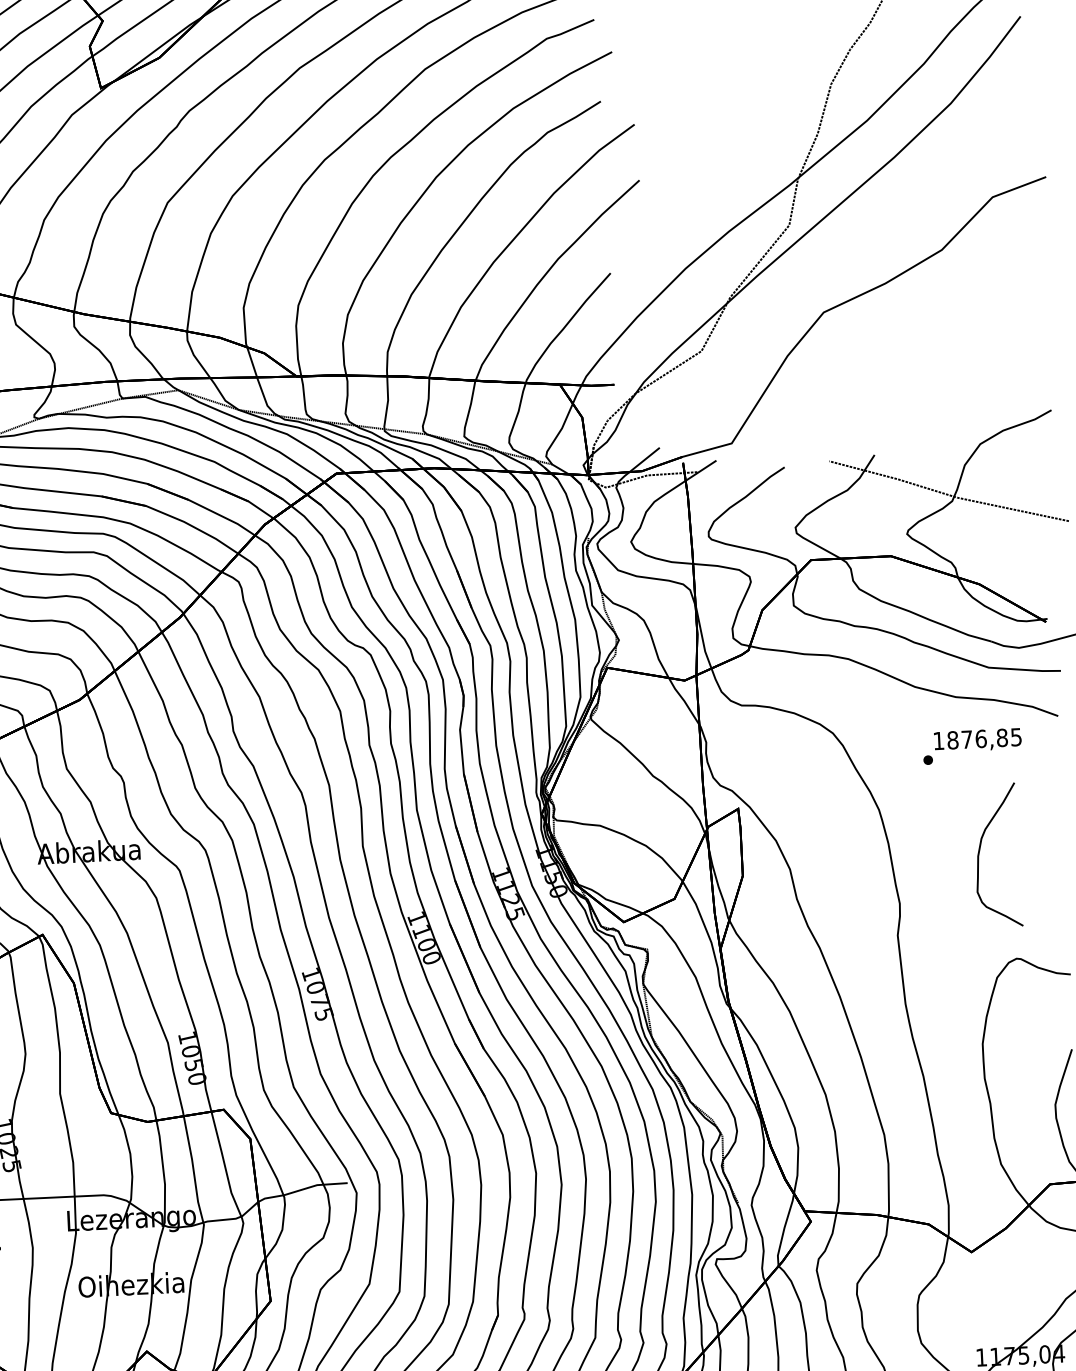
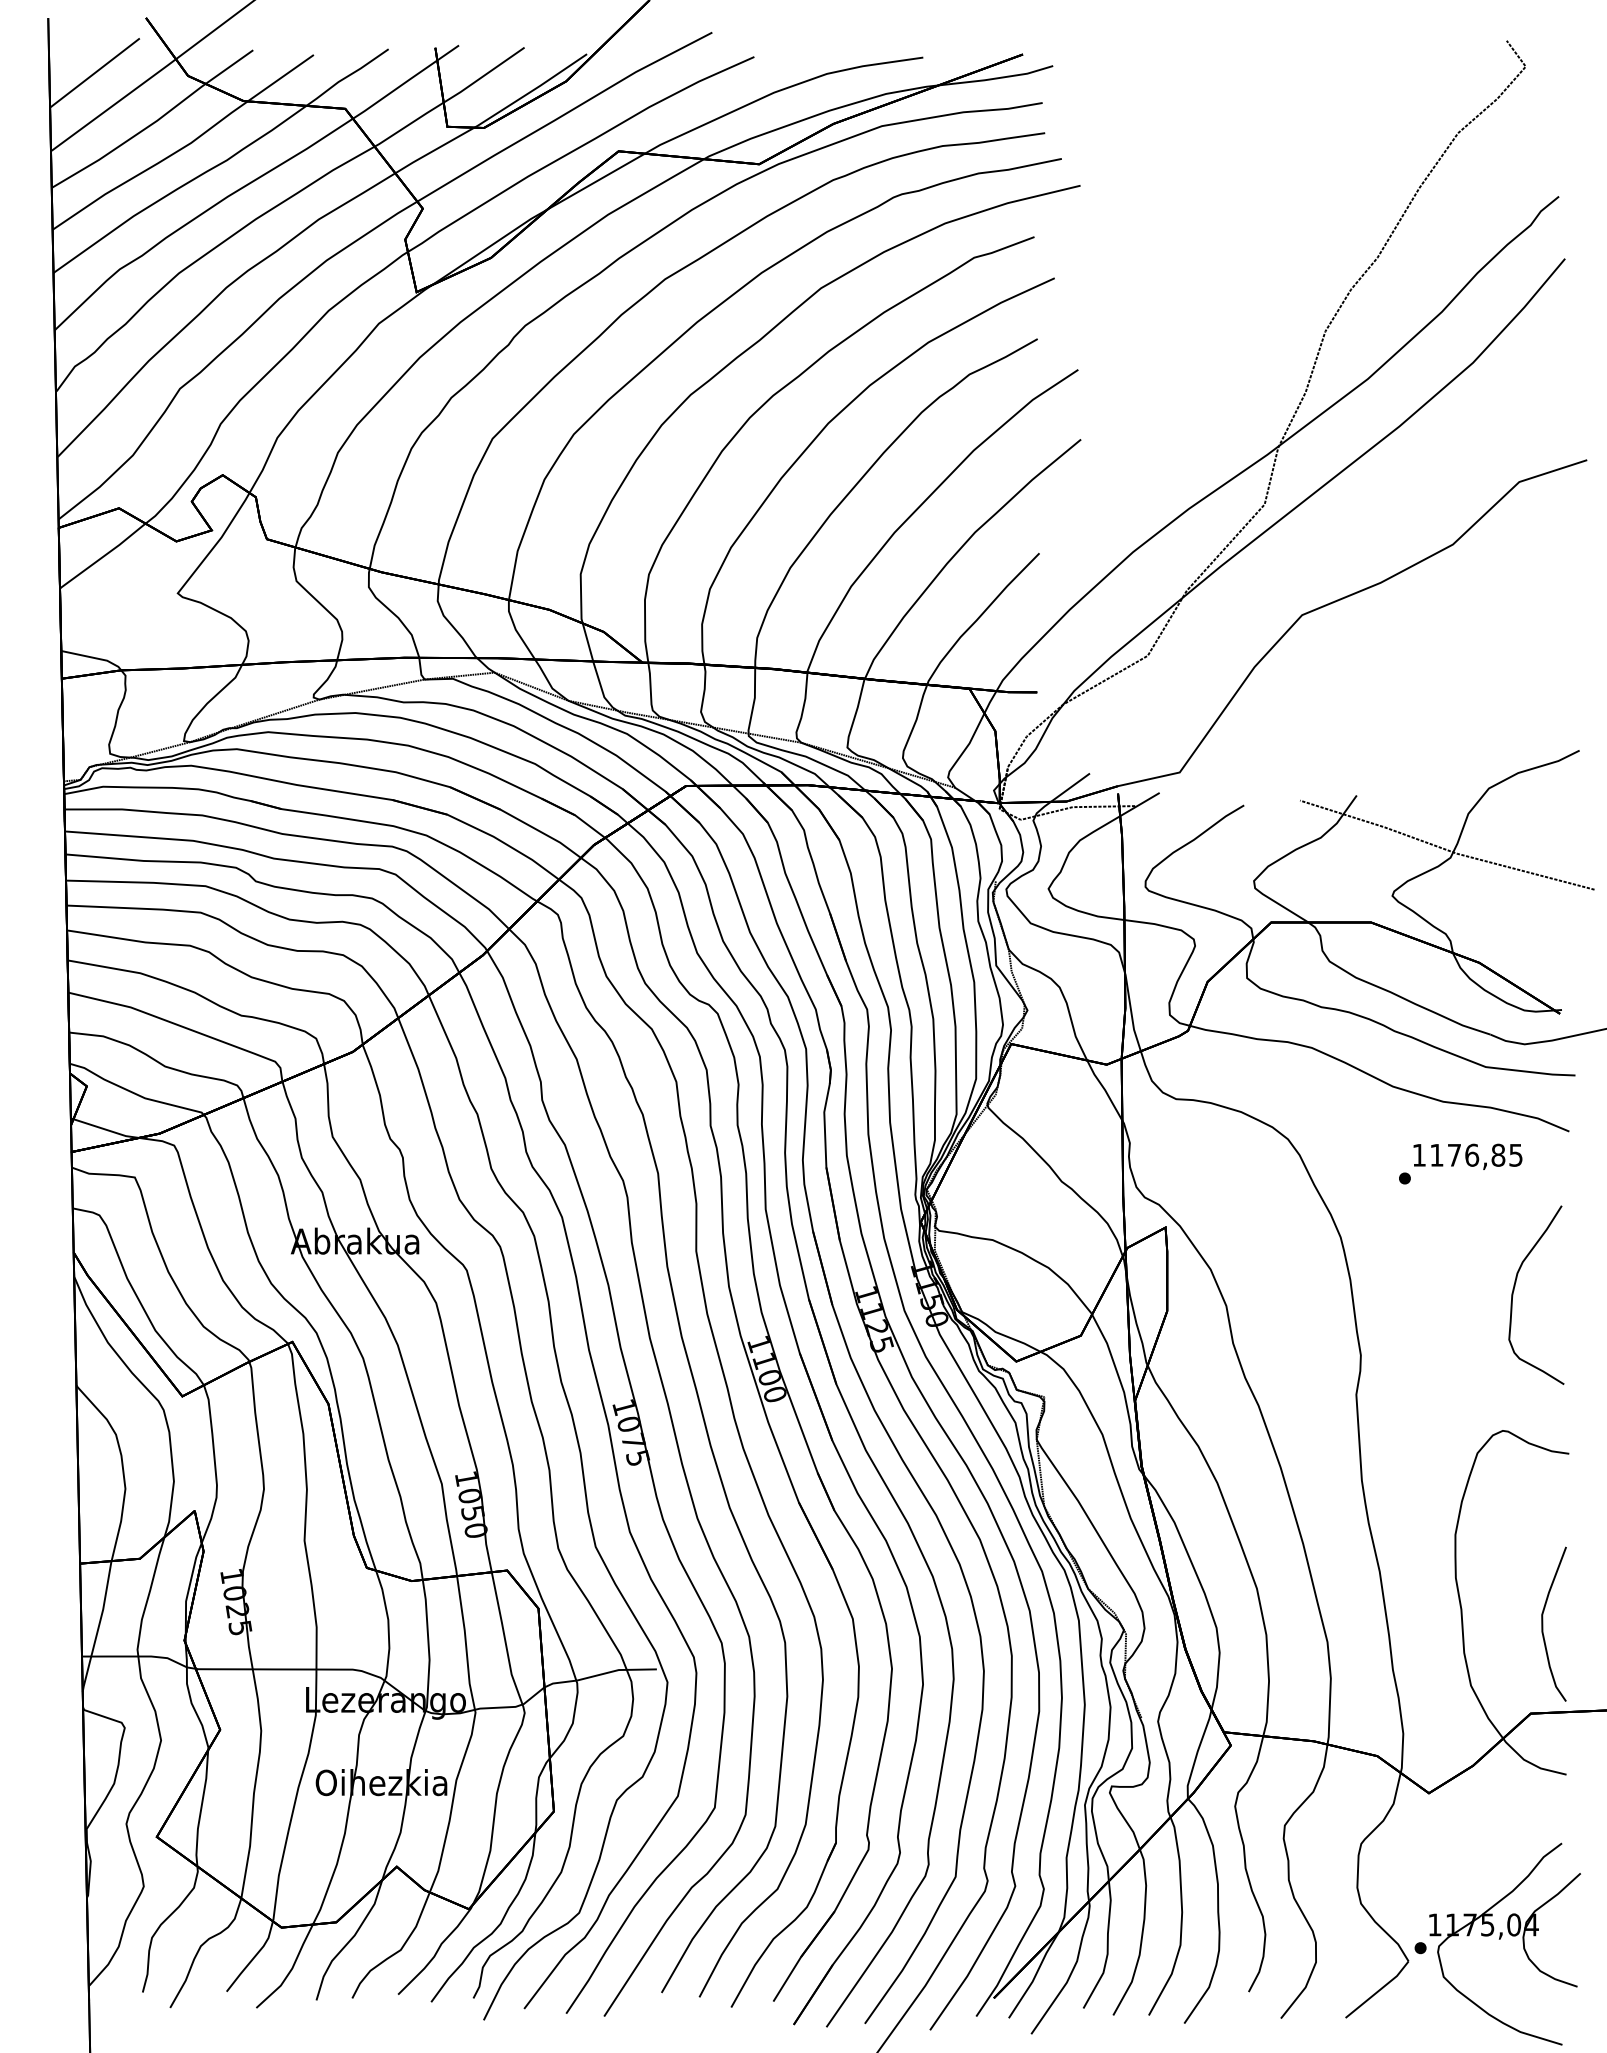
text: (952, 739) -> (1436, 1154), 1876,85 -> 1176,85
curve: (979, 852) -> (1514, 1290), moved

